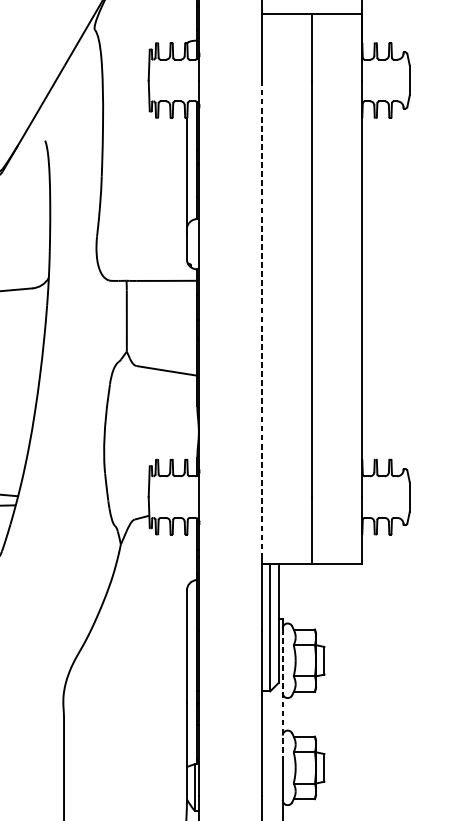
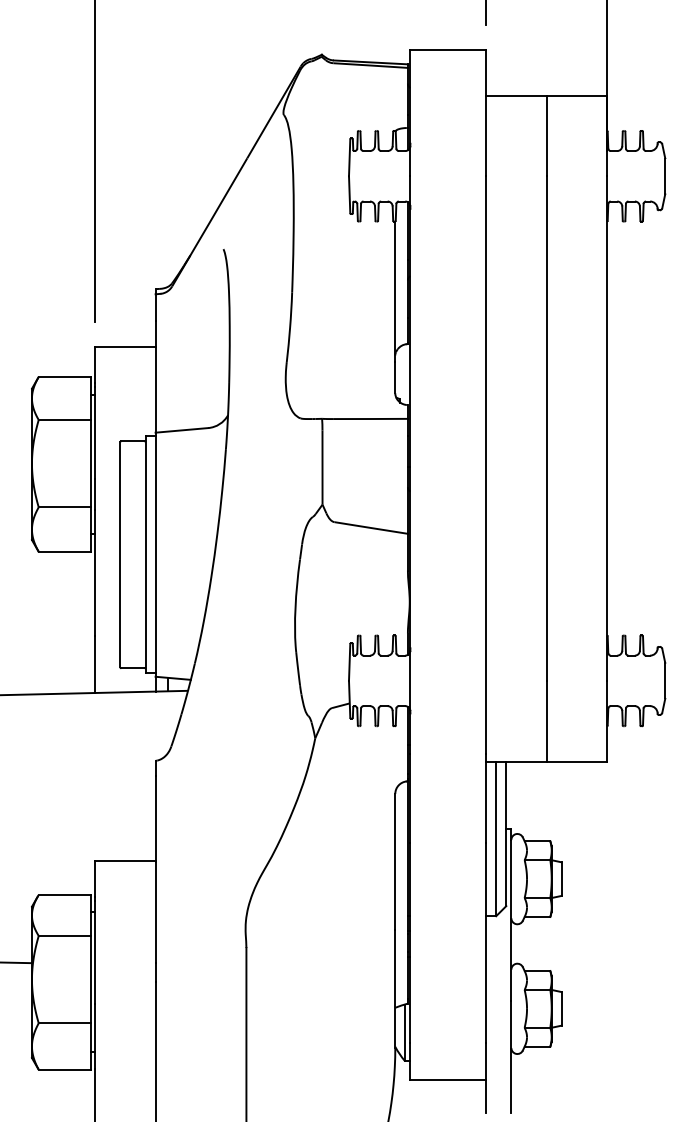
line: (262, 319) -> (486, 465), dashed -> solid
line: (282, 695) -> (511, 921), dashed -> solid

